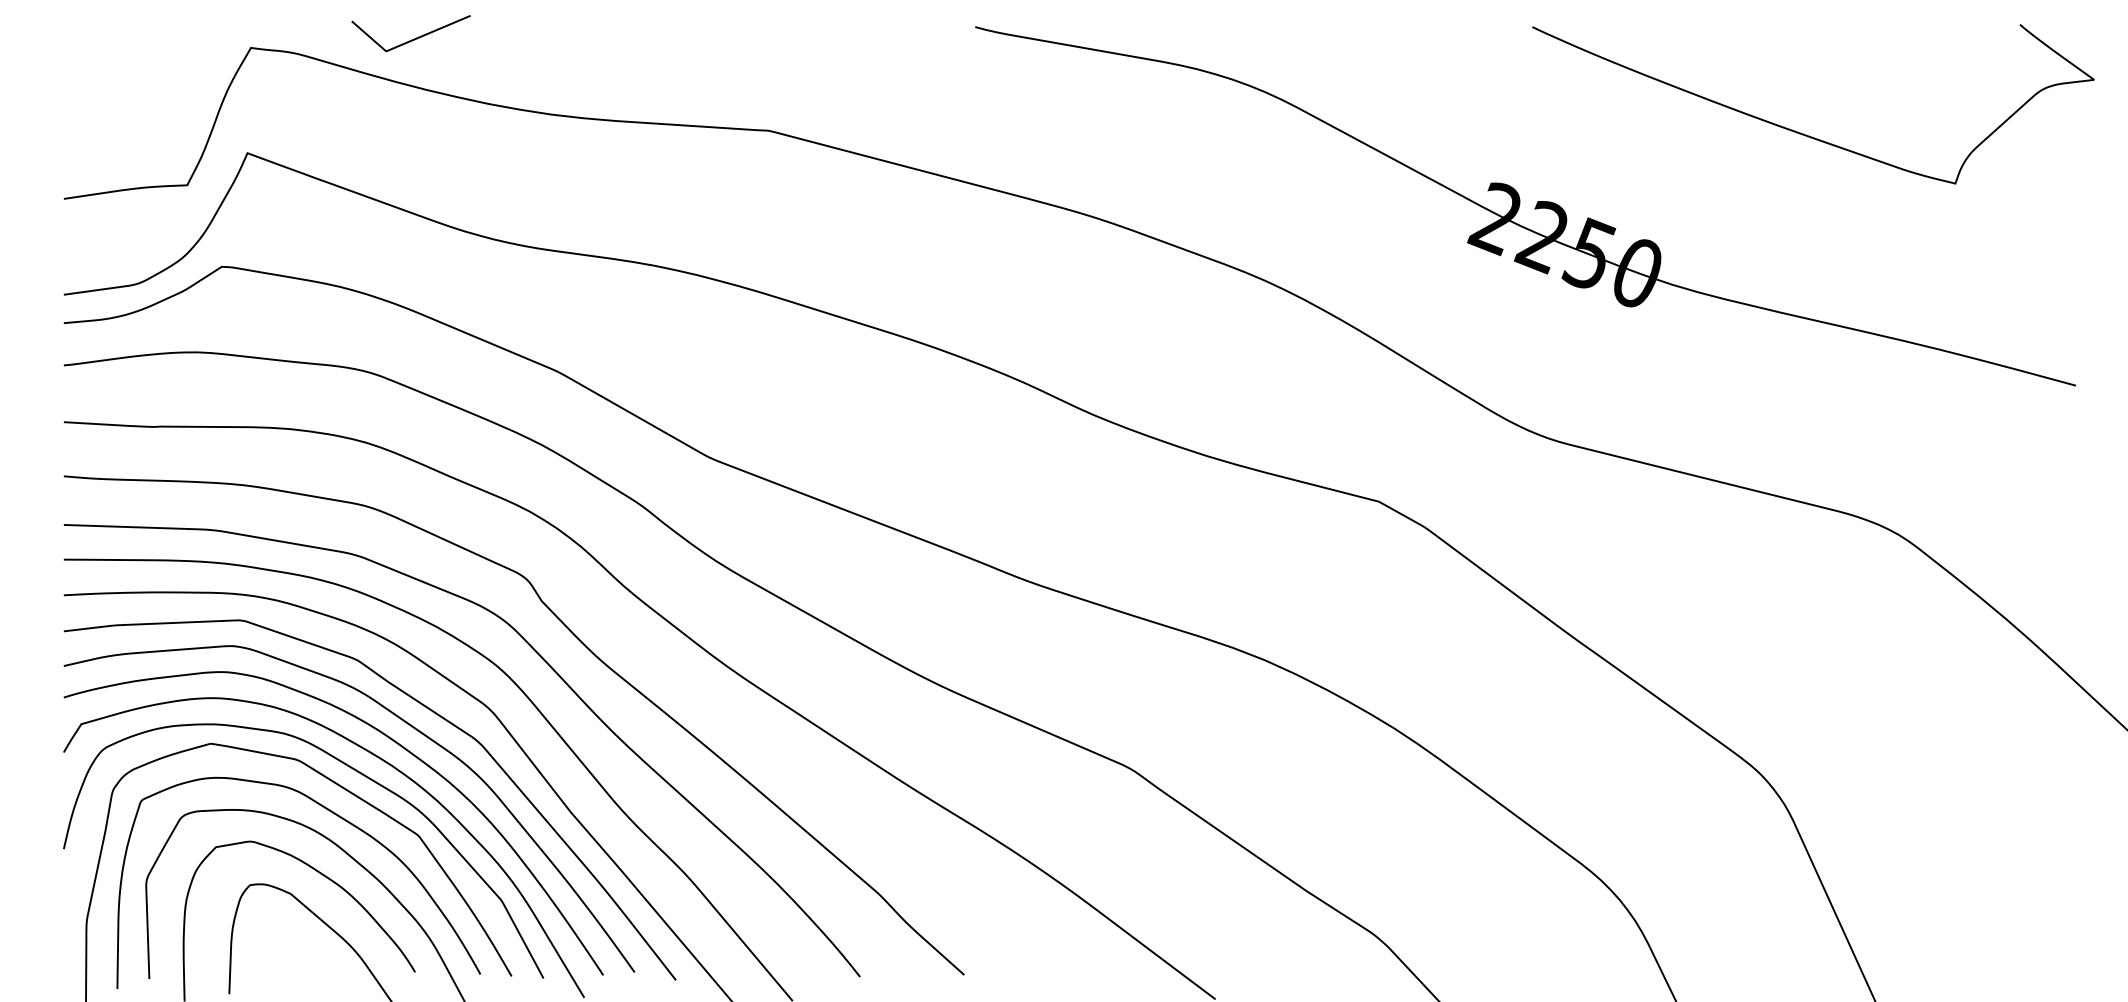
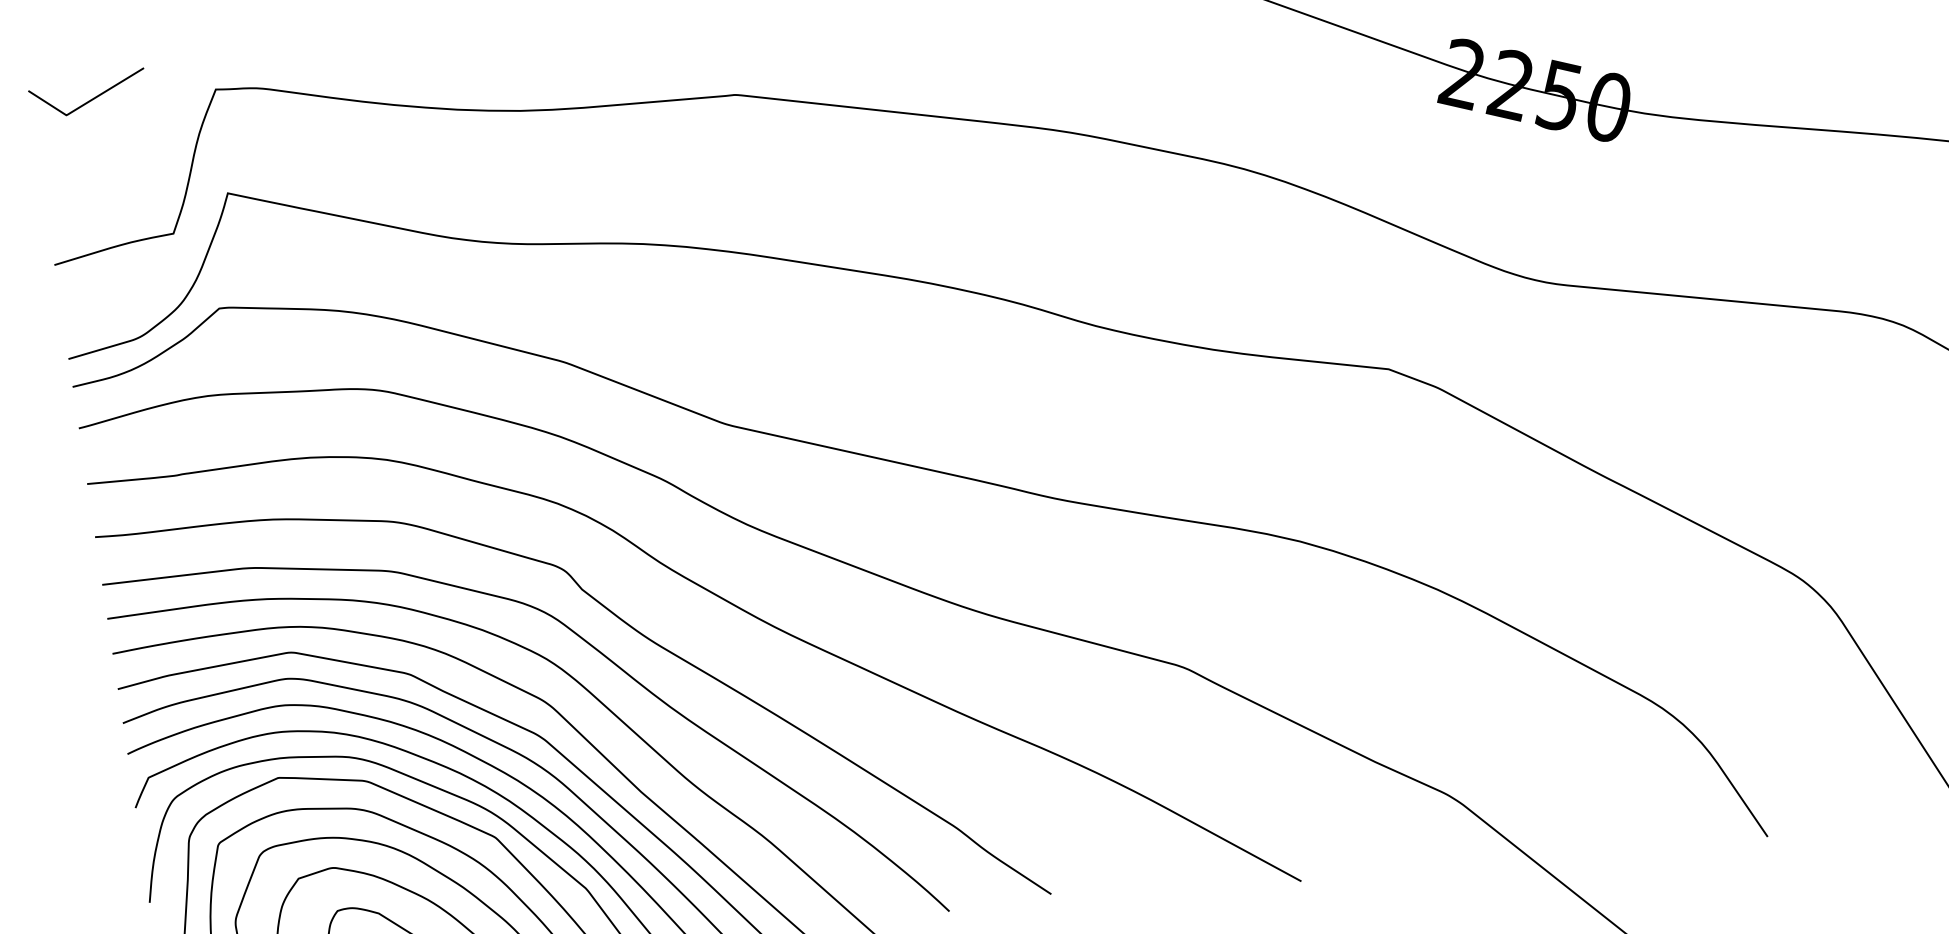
curve: (413, 38) -> (91, 98), moved

